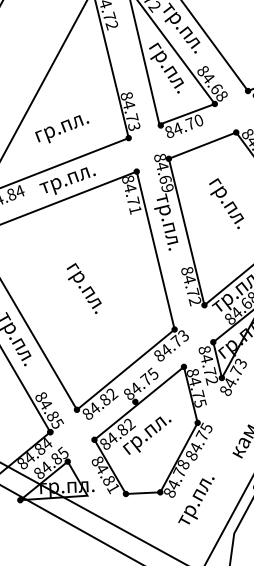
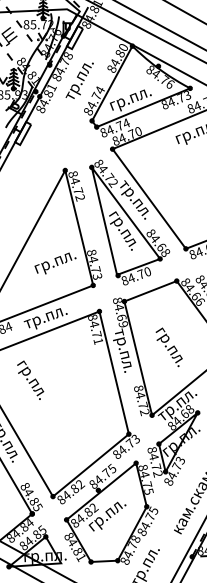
text: (62, 129) -> (55, 263), moved
text: (225, 203) -> (168, 347), moved
text: (84, 287) -> (30, 379), moved

